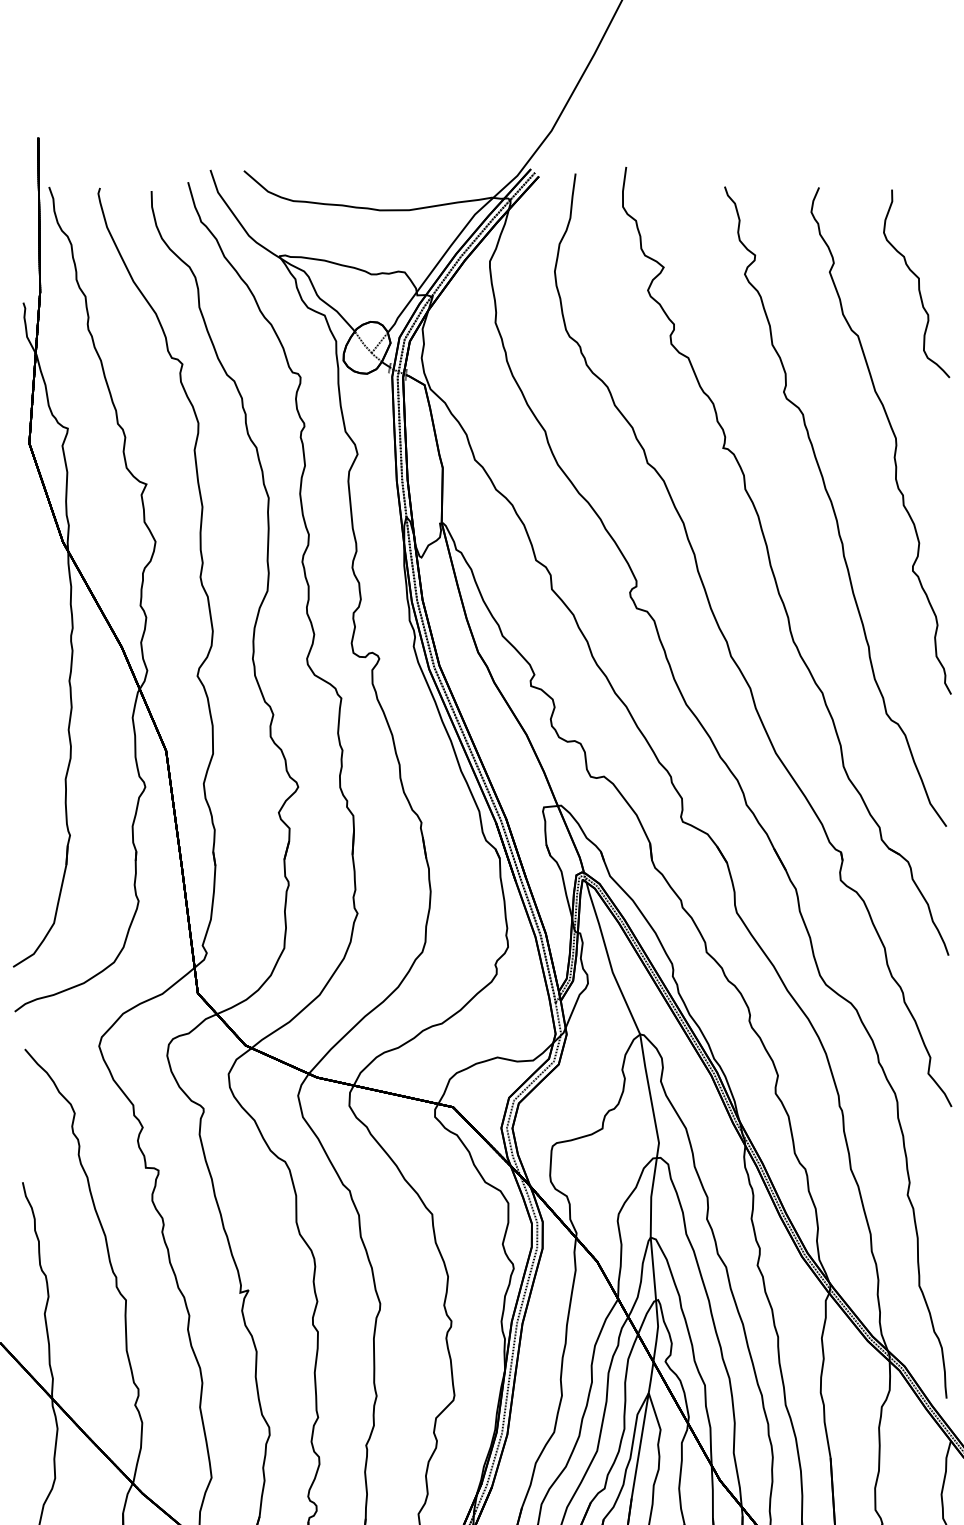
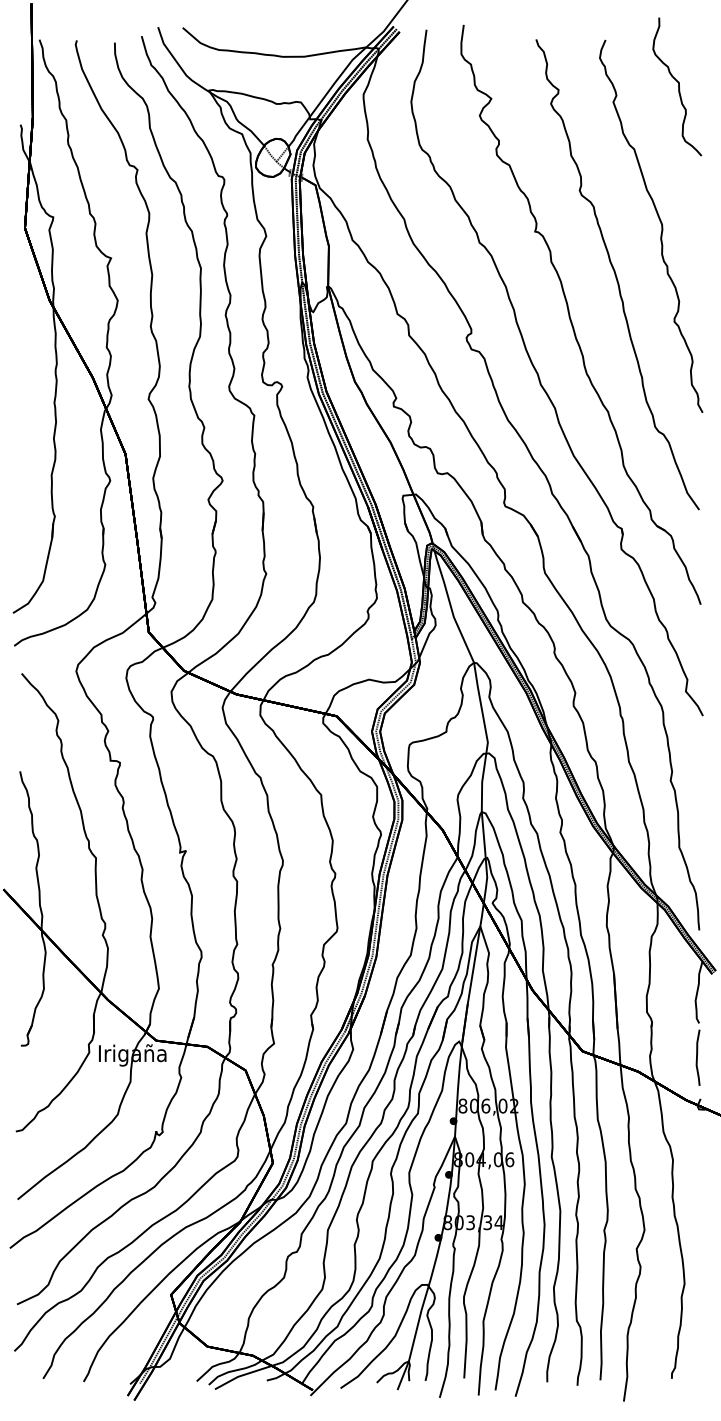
part: (916, 283) -> (677, 86), moved

